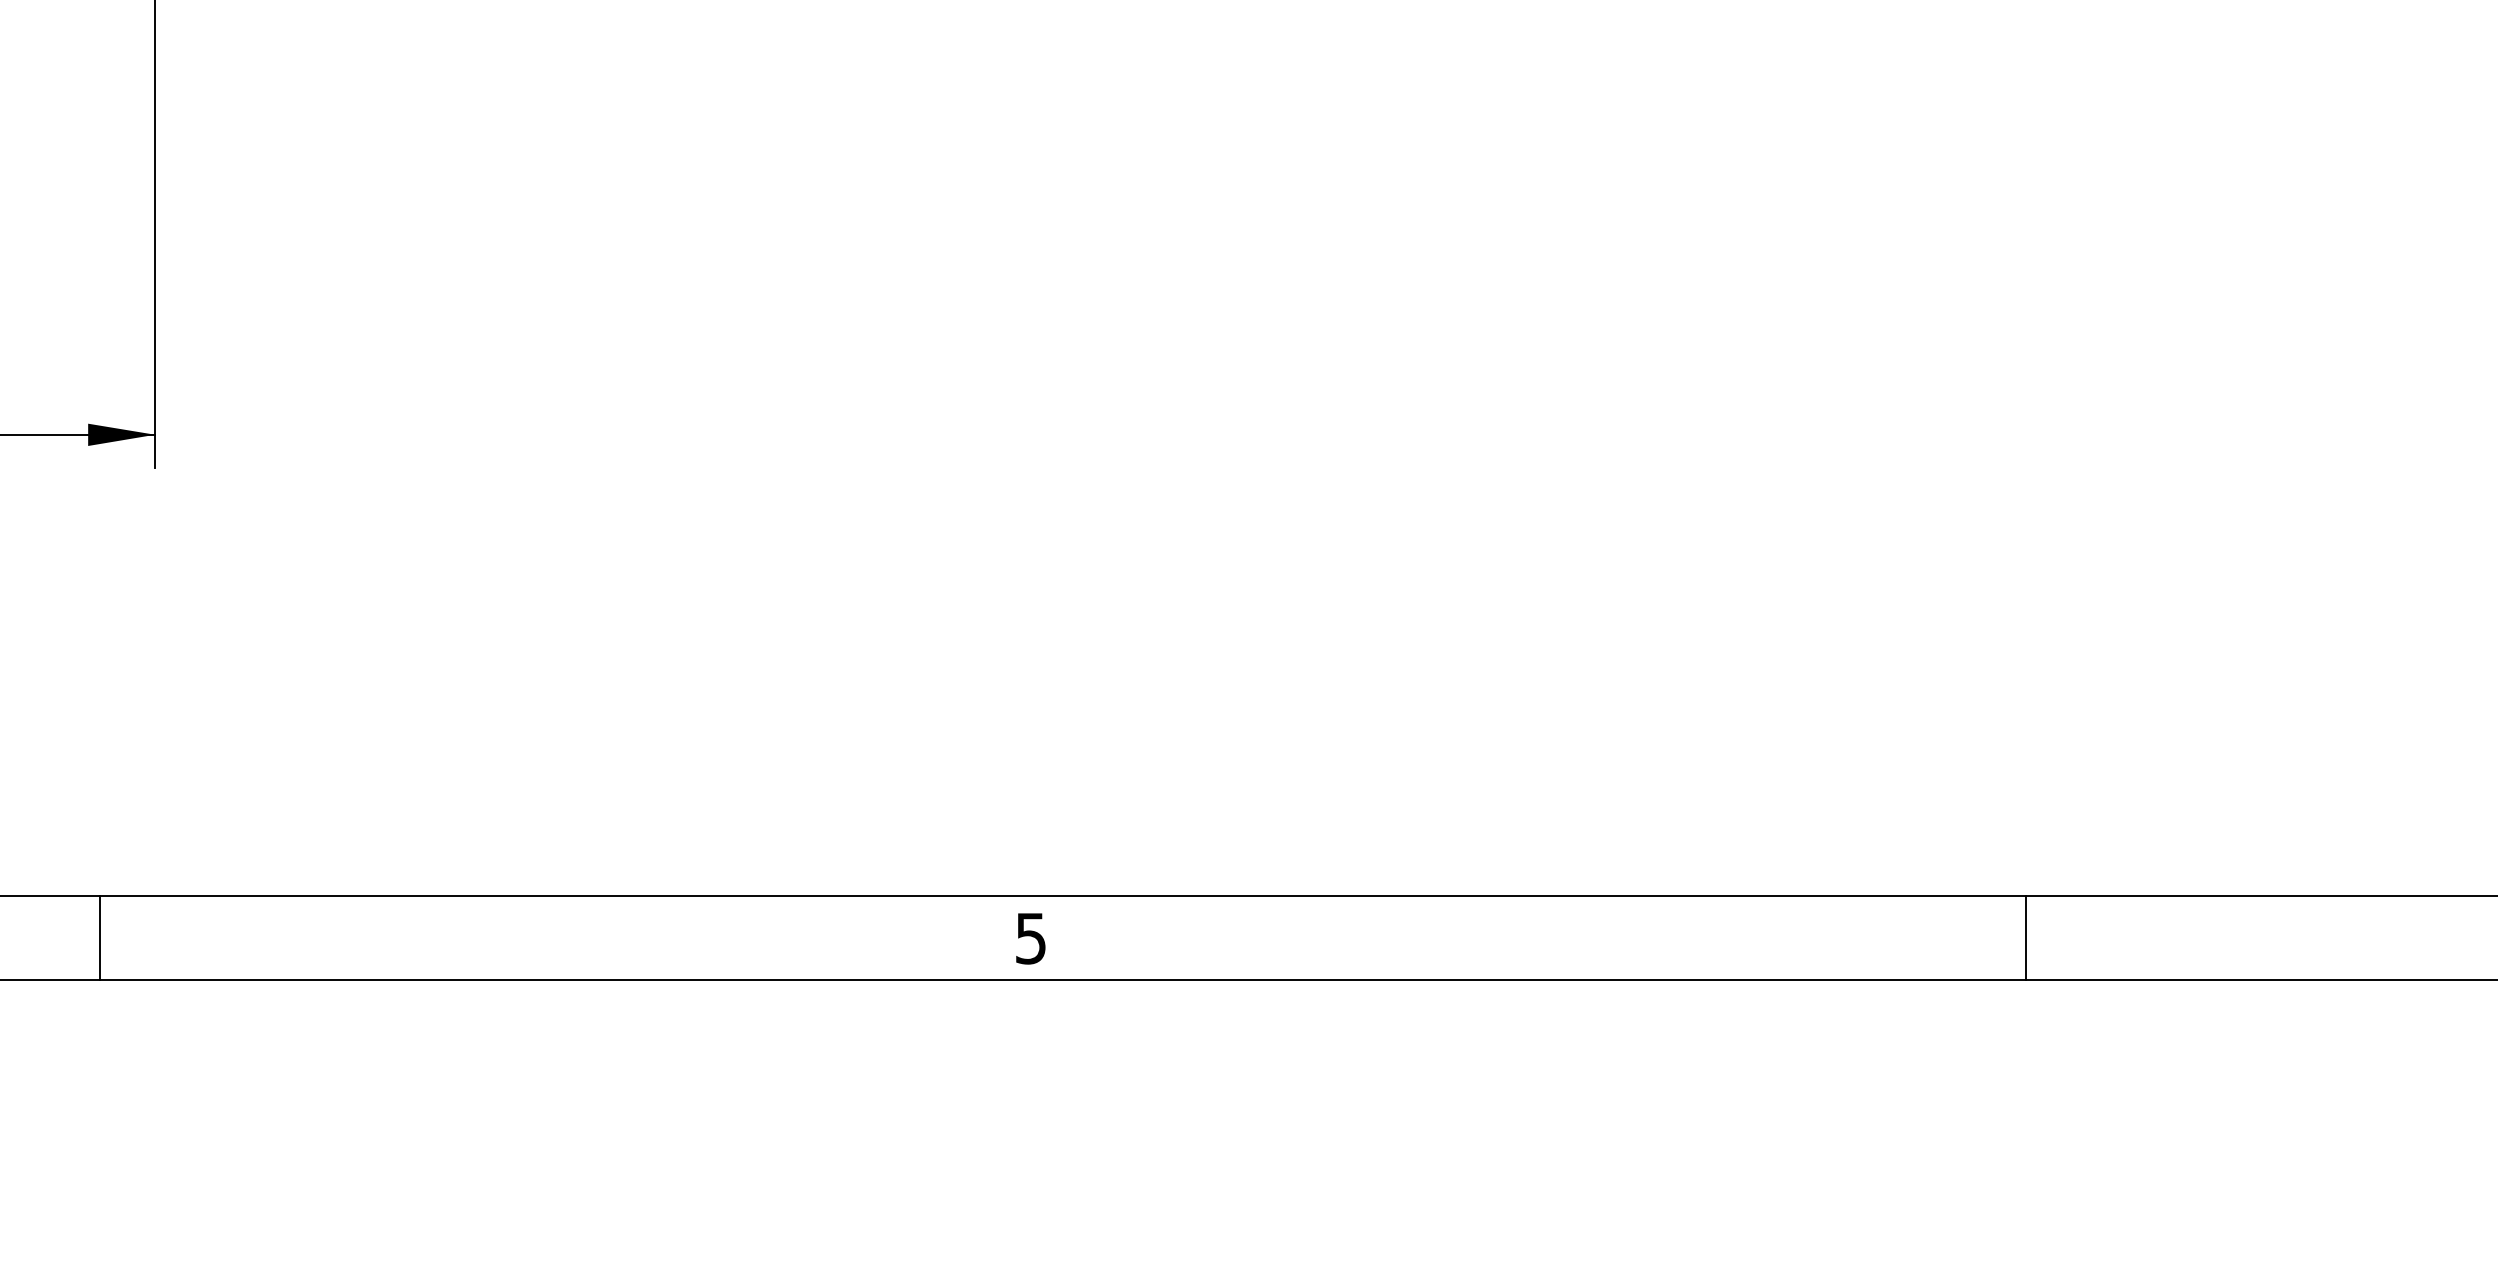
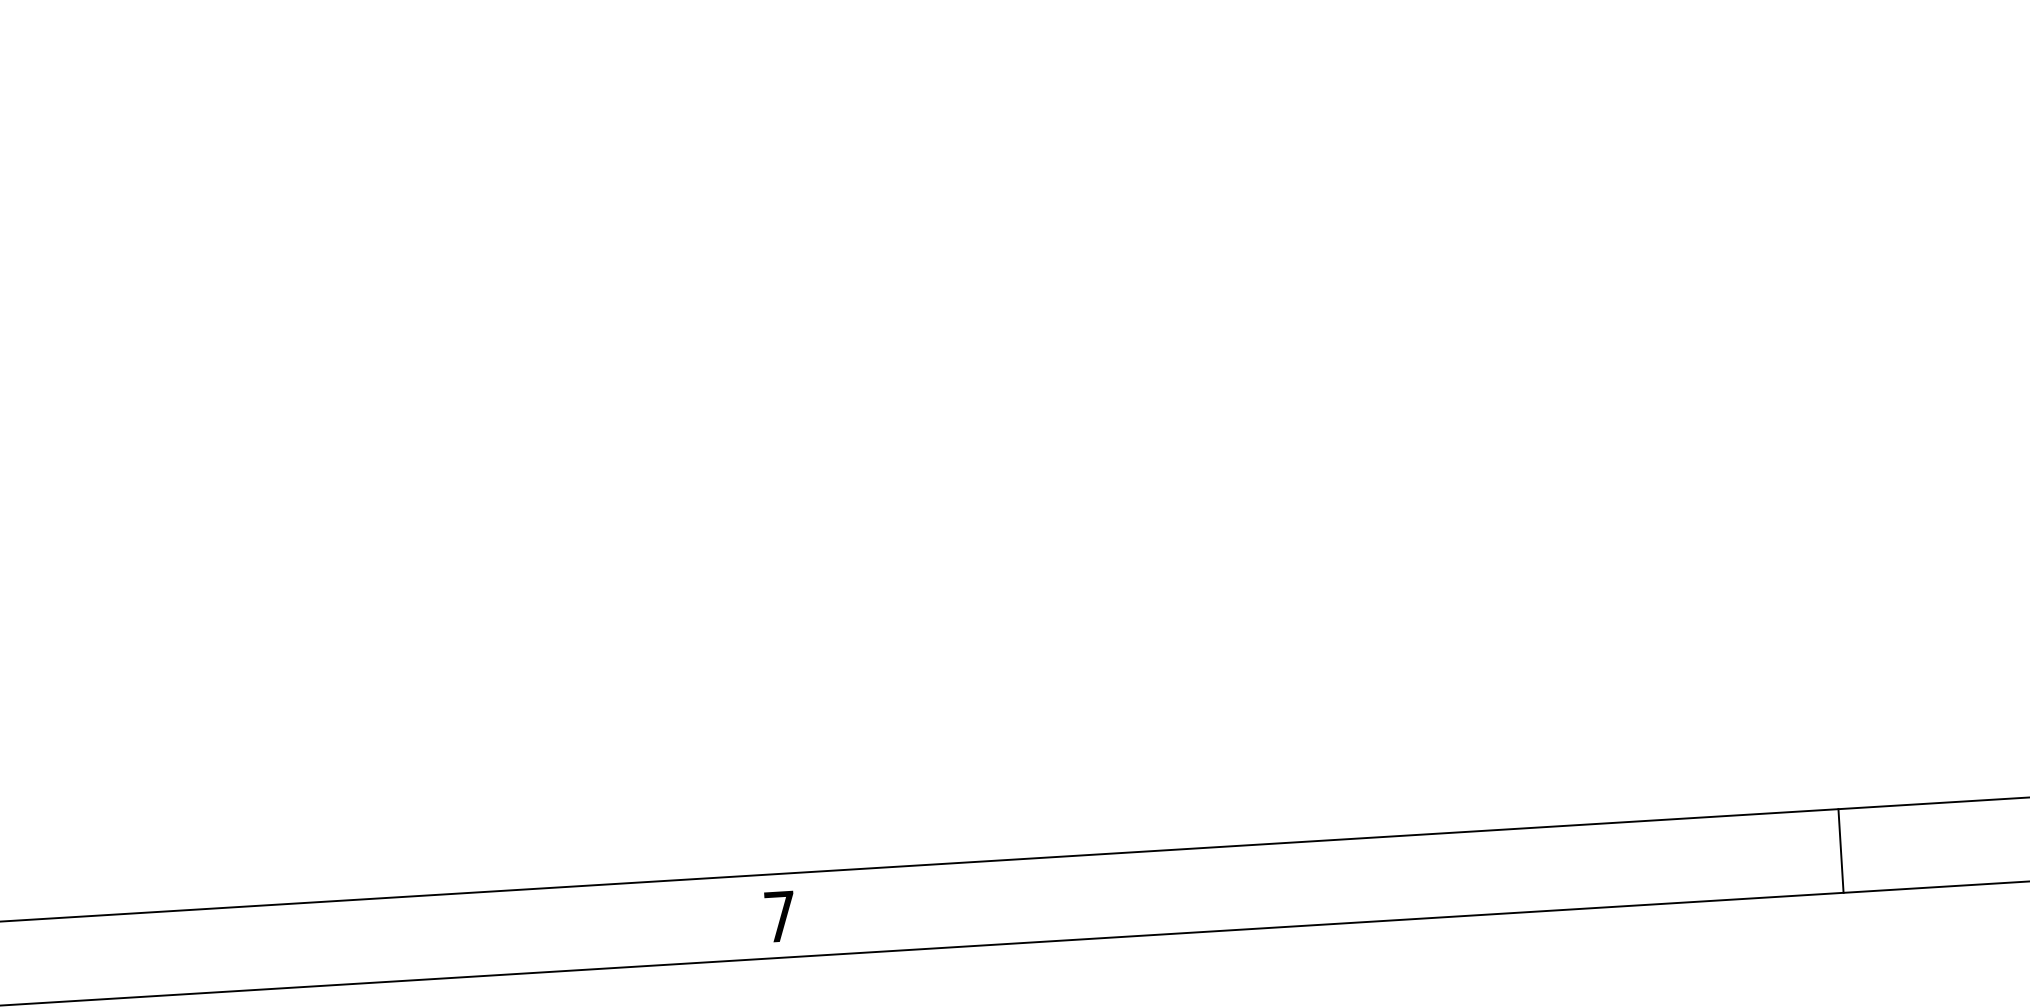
line: (2025, 937) -> (1840, 850), moved
text: (1030, 938) -> (779, 916), 5 -> 7

